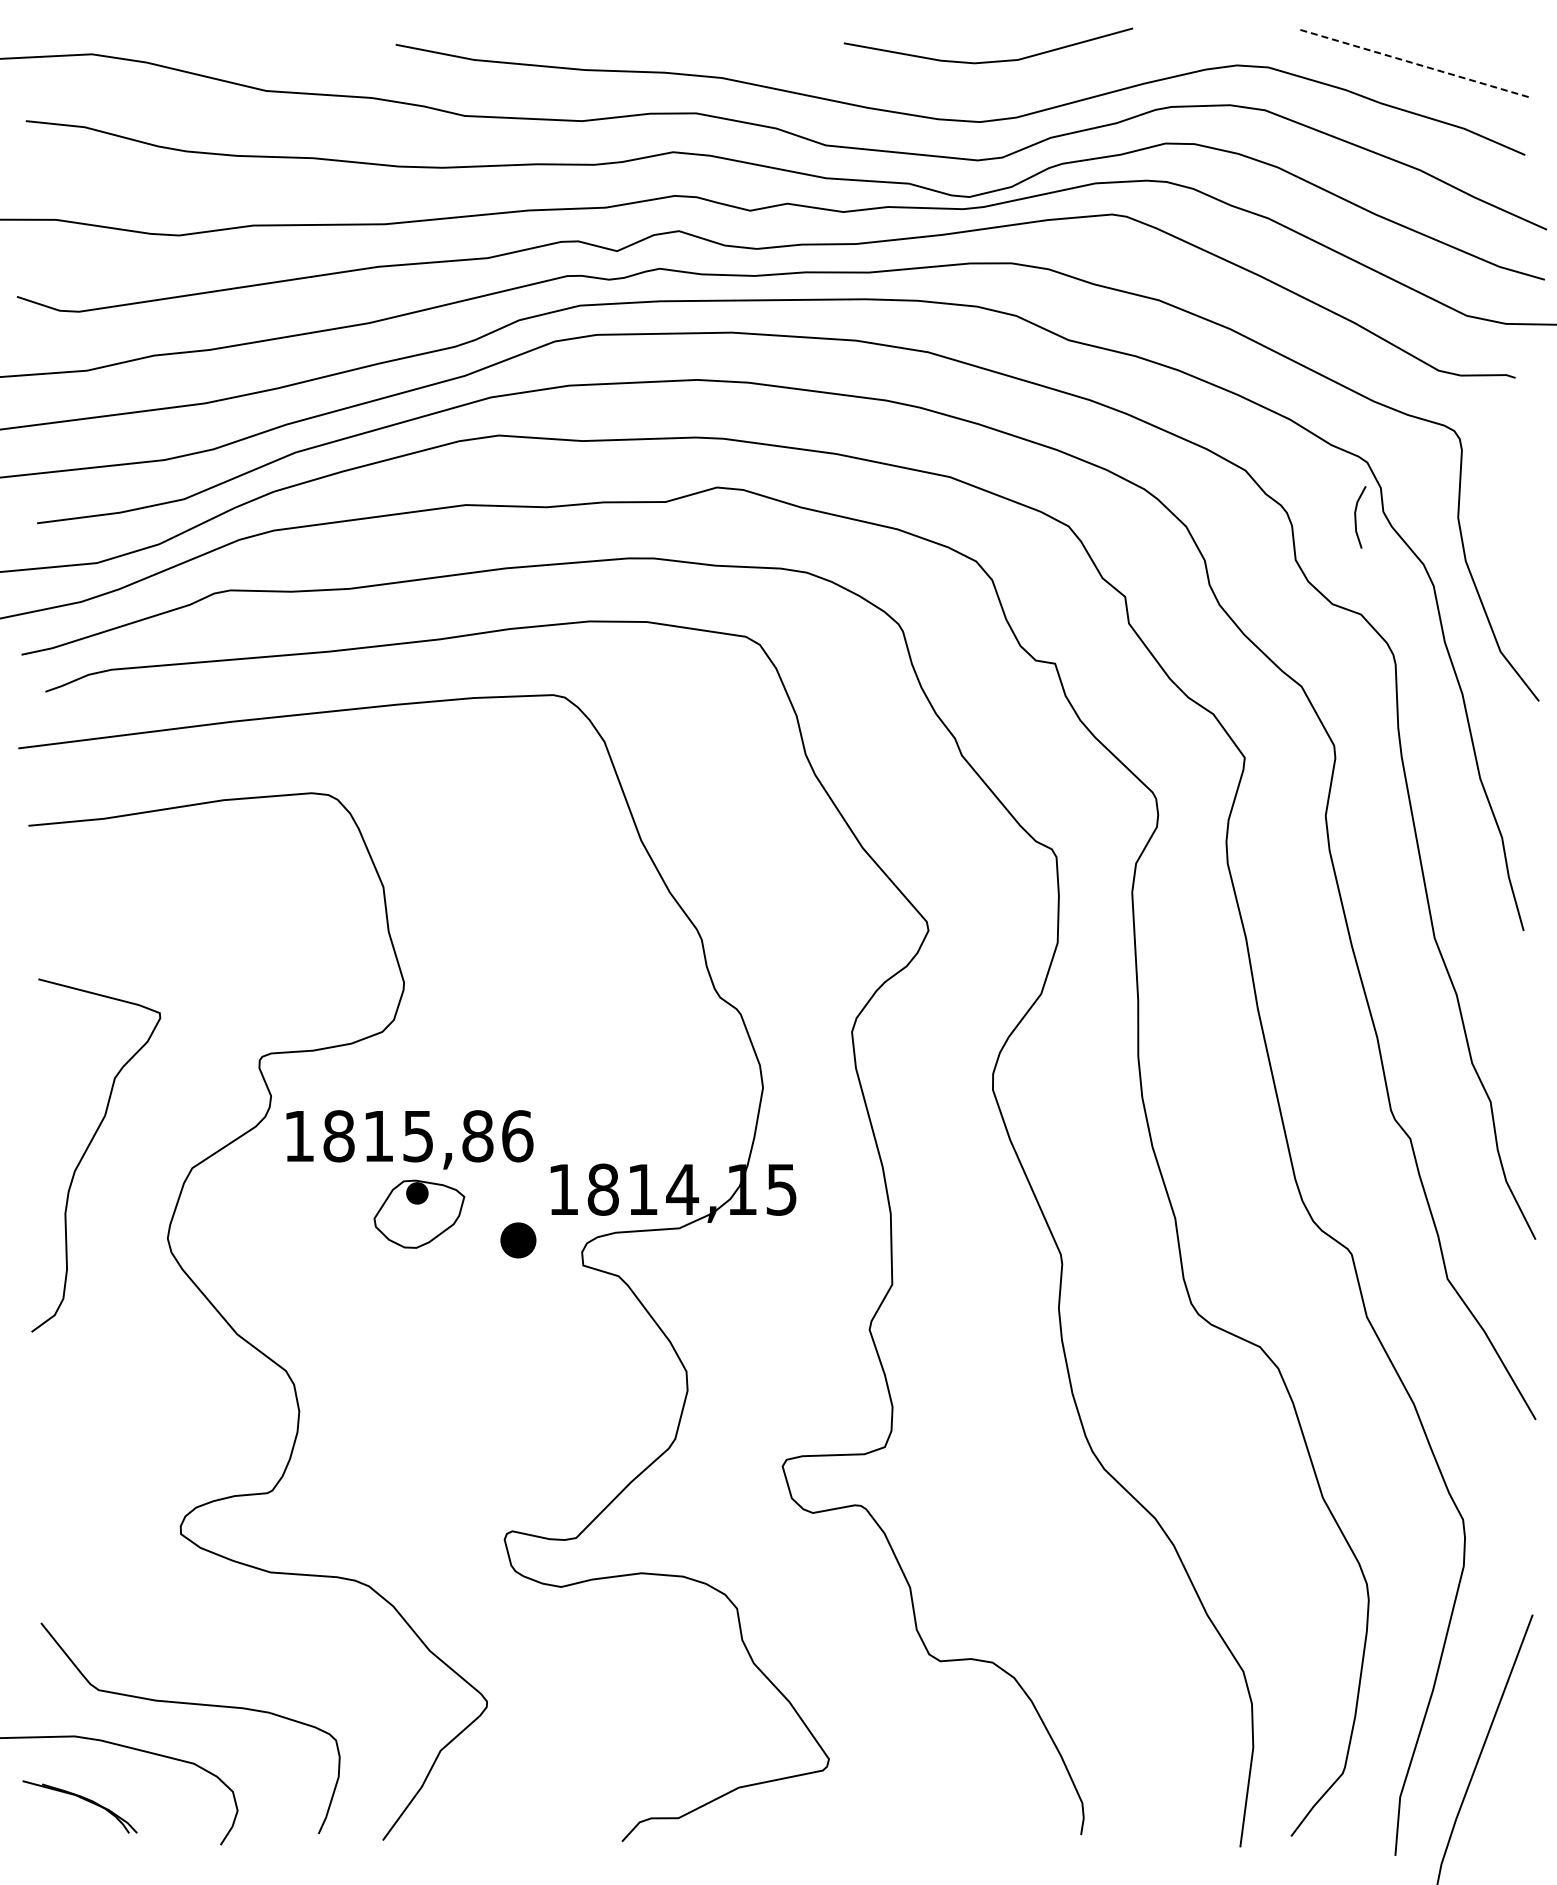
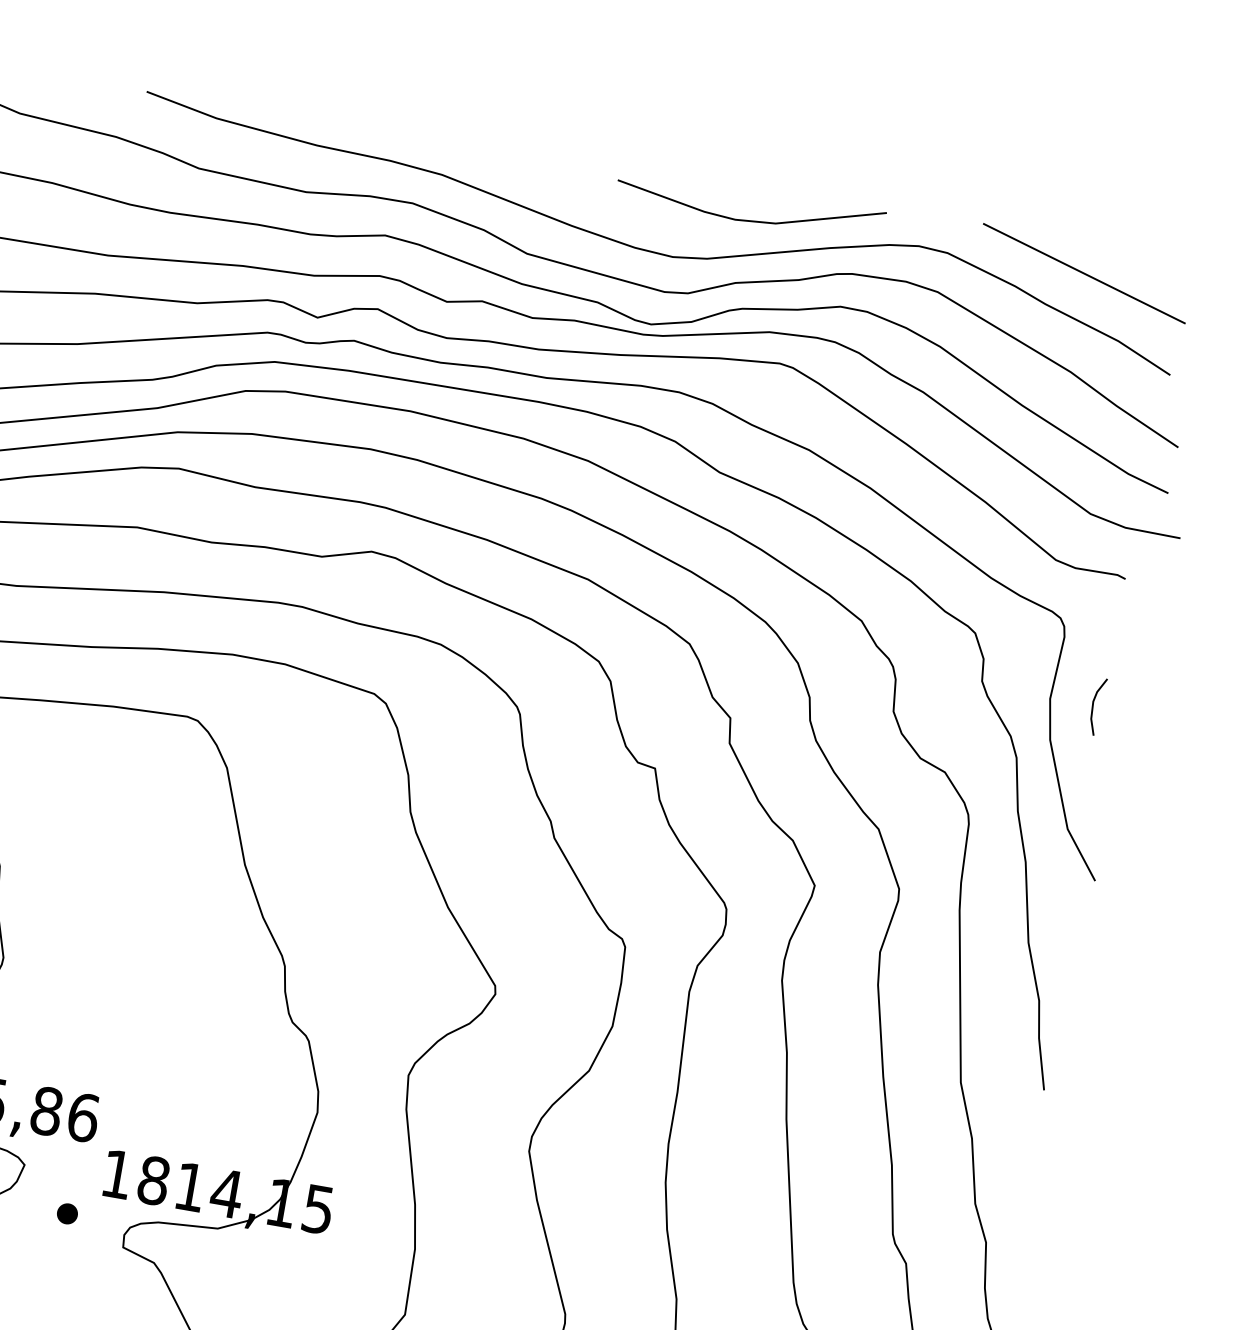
line: (988, 61) -> (748, 220), moved
line: (1416, 63) -> (1084, 273), dashed -> solid
line: (1356, 517) -> (1093, 706), moved
part: (518, 1240) -> (67, 1213), size x0.62

